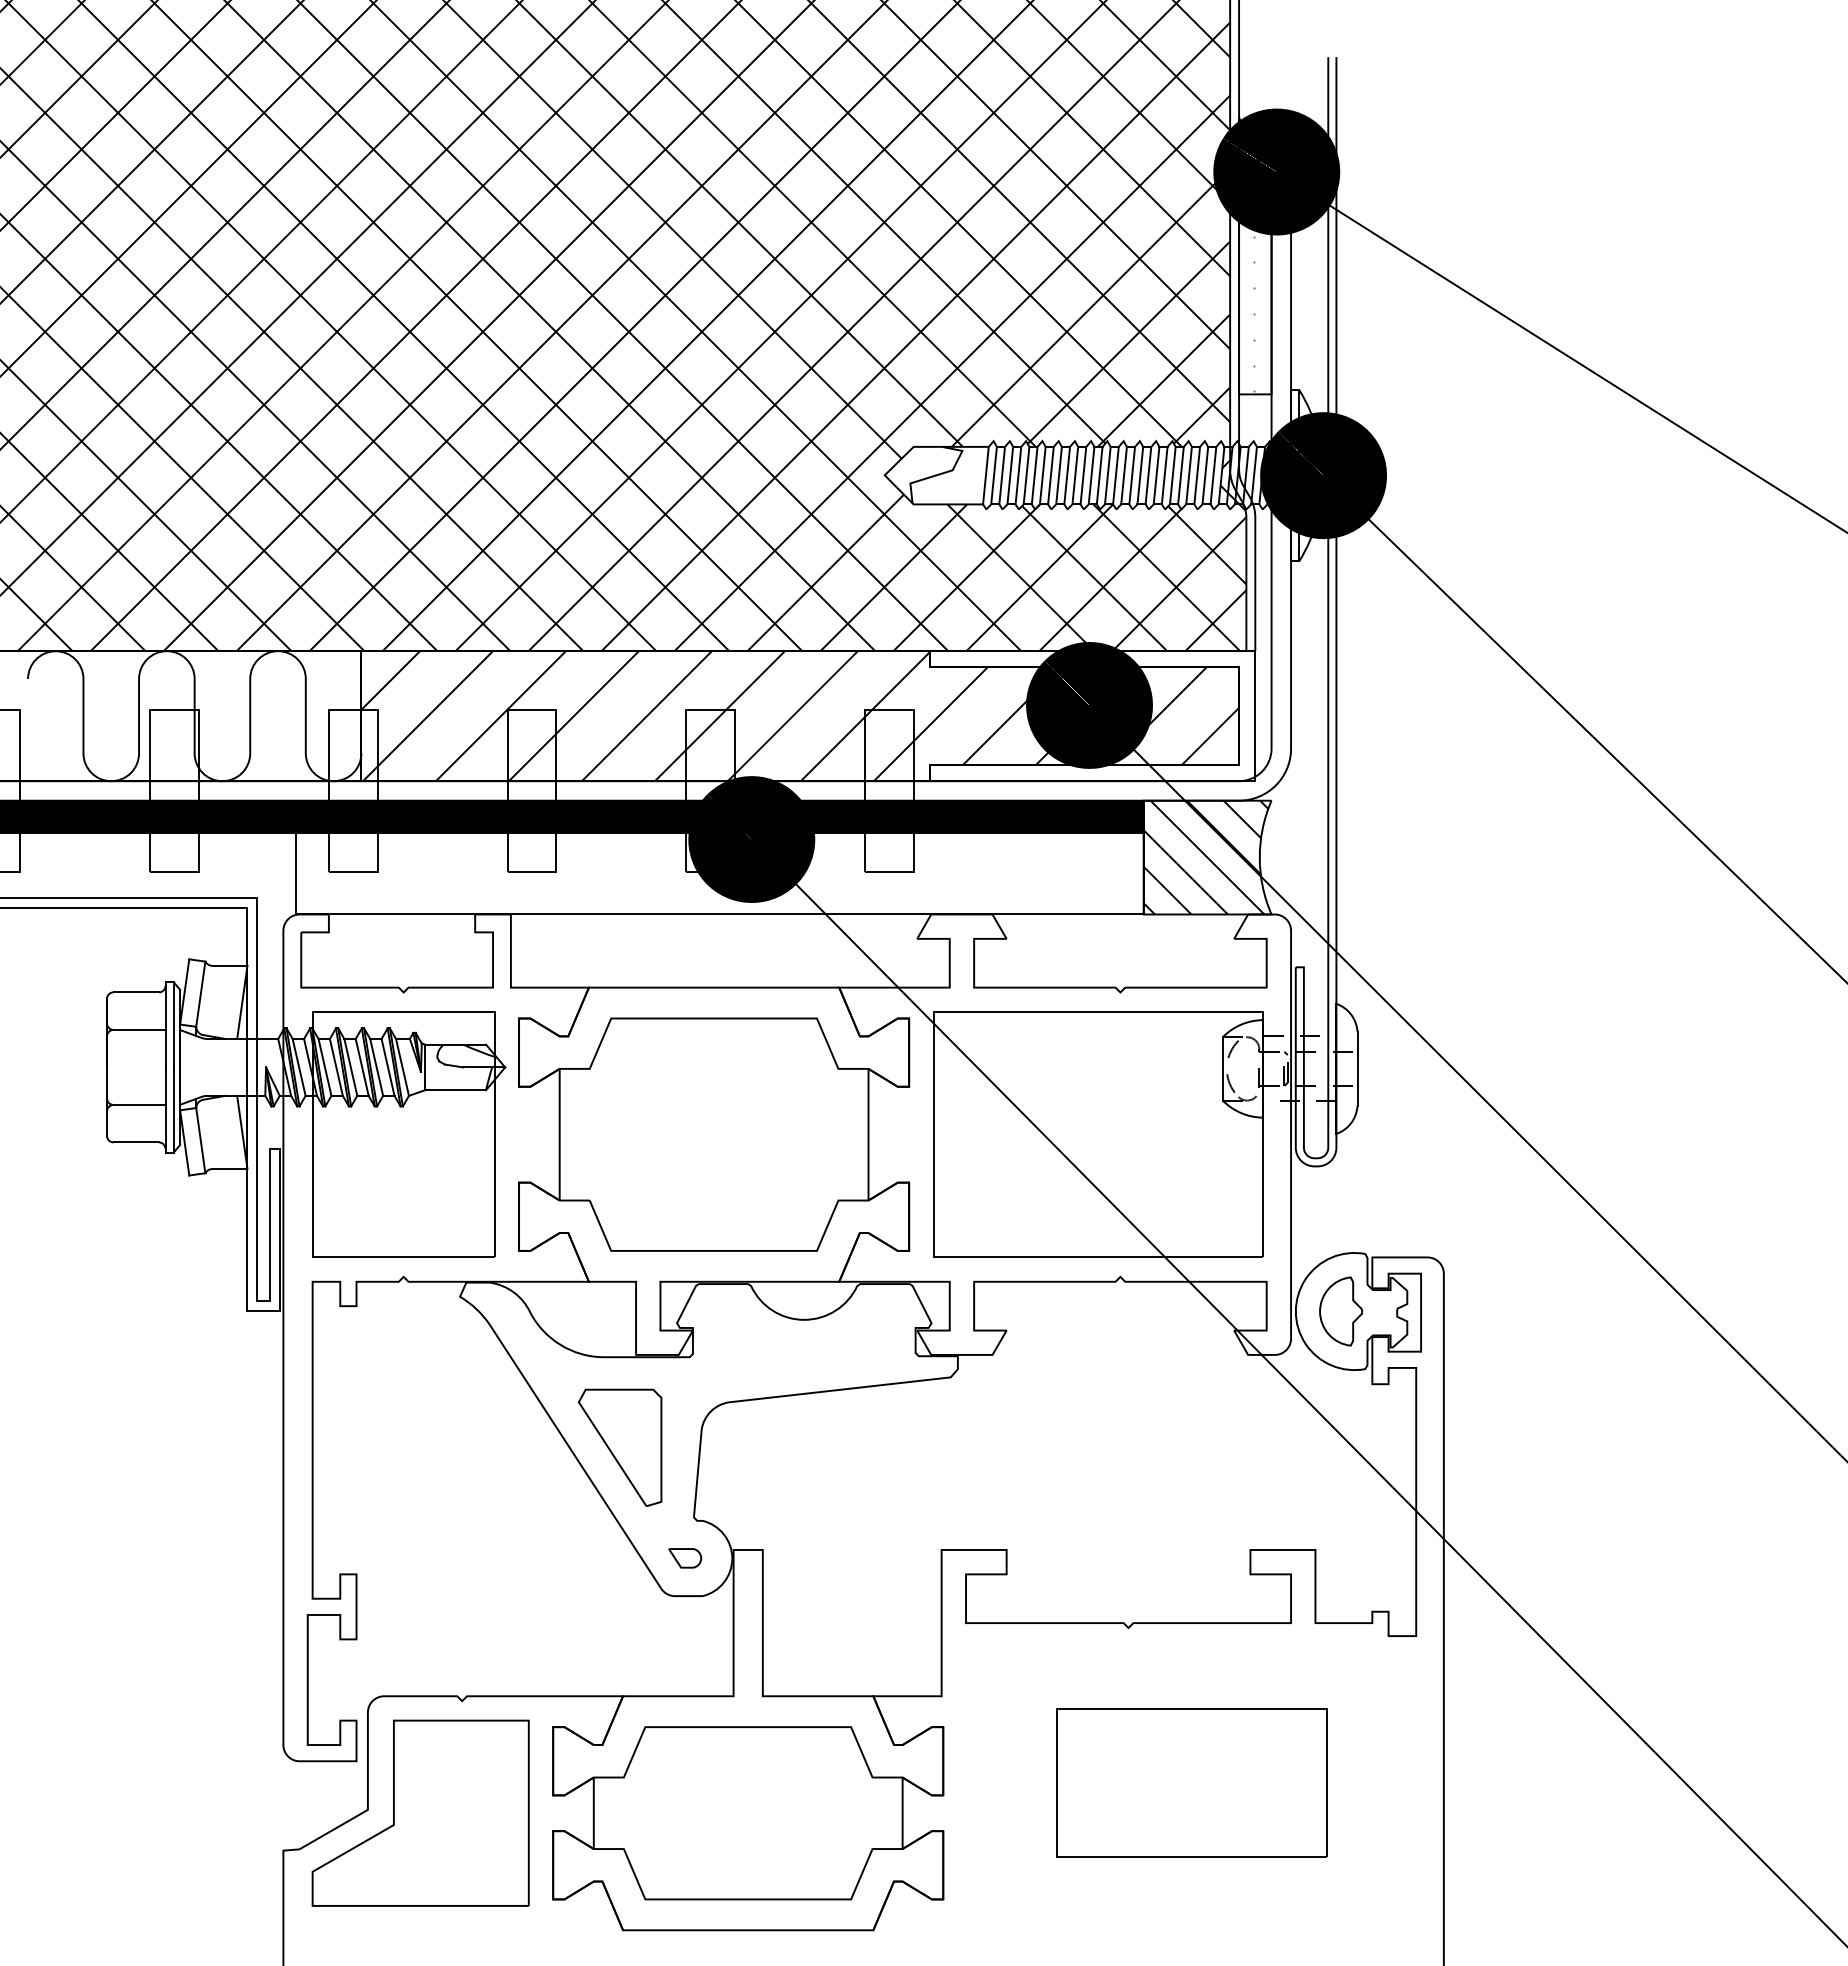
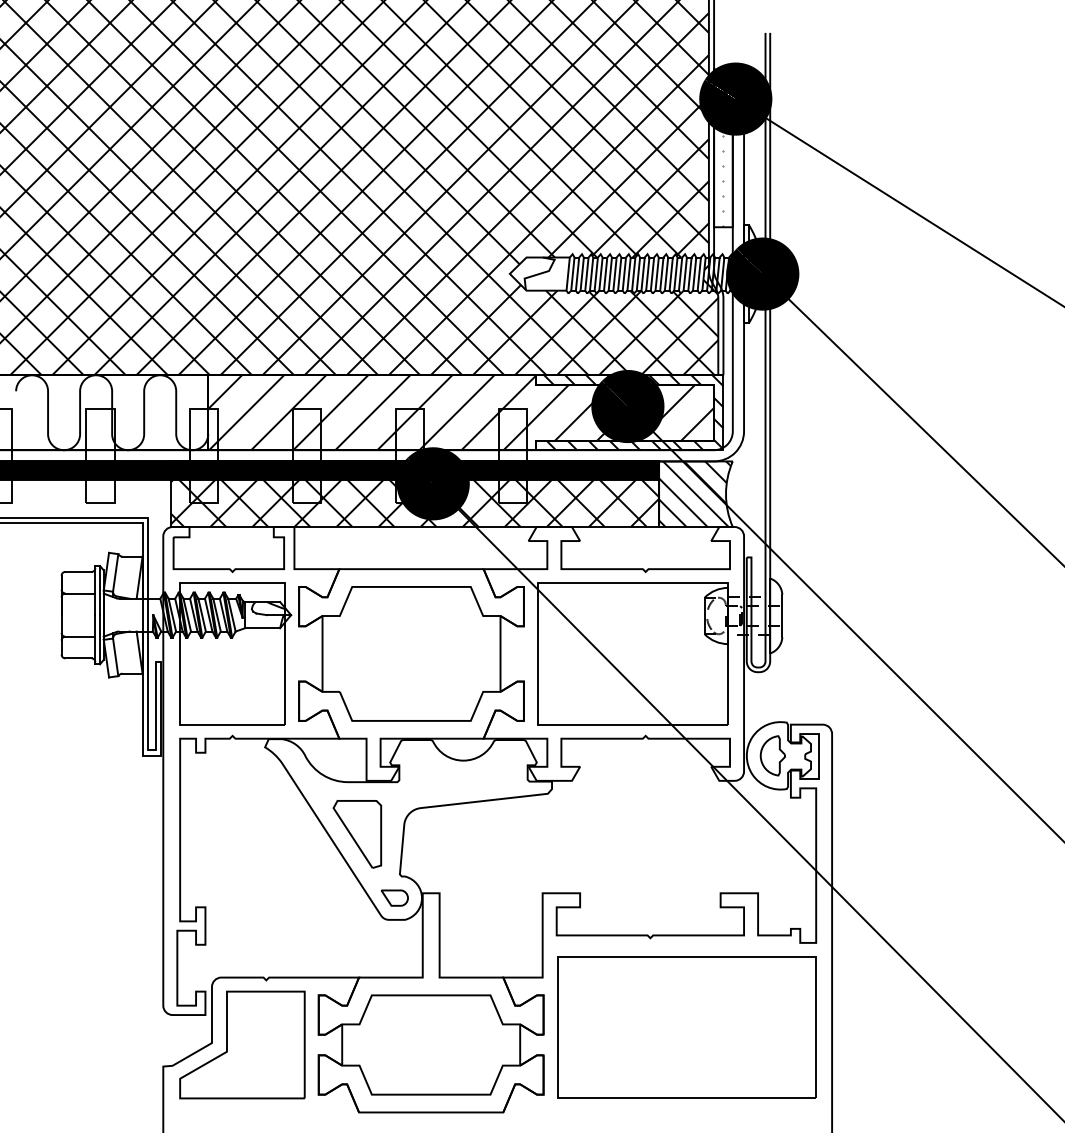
hatch: (1099, 715) -> (633, 412), added
hatch: (719, 858) -> (414, 494), added
part: (684, 1557) -> (394, 897), size x1.43
part: (1191, 1782) -> (686, 1027), size x1.67

